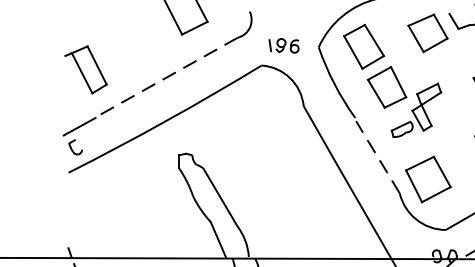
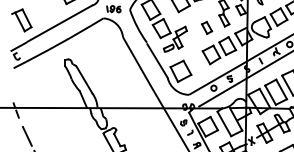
line: (167, 76) -> (59, 23), dashed -> solid
line: (377, 158) -> (157, 61), dashed -> solid

